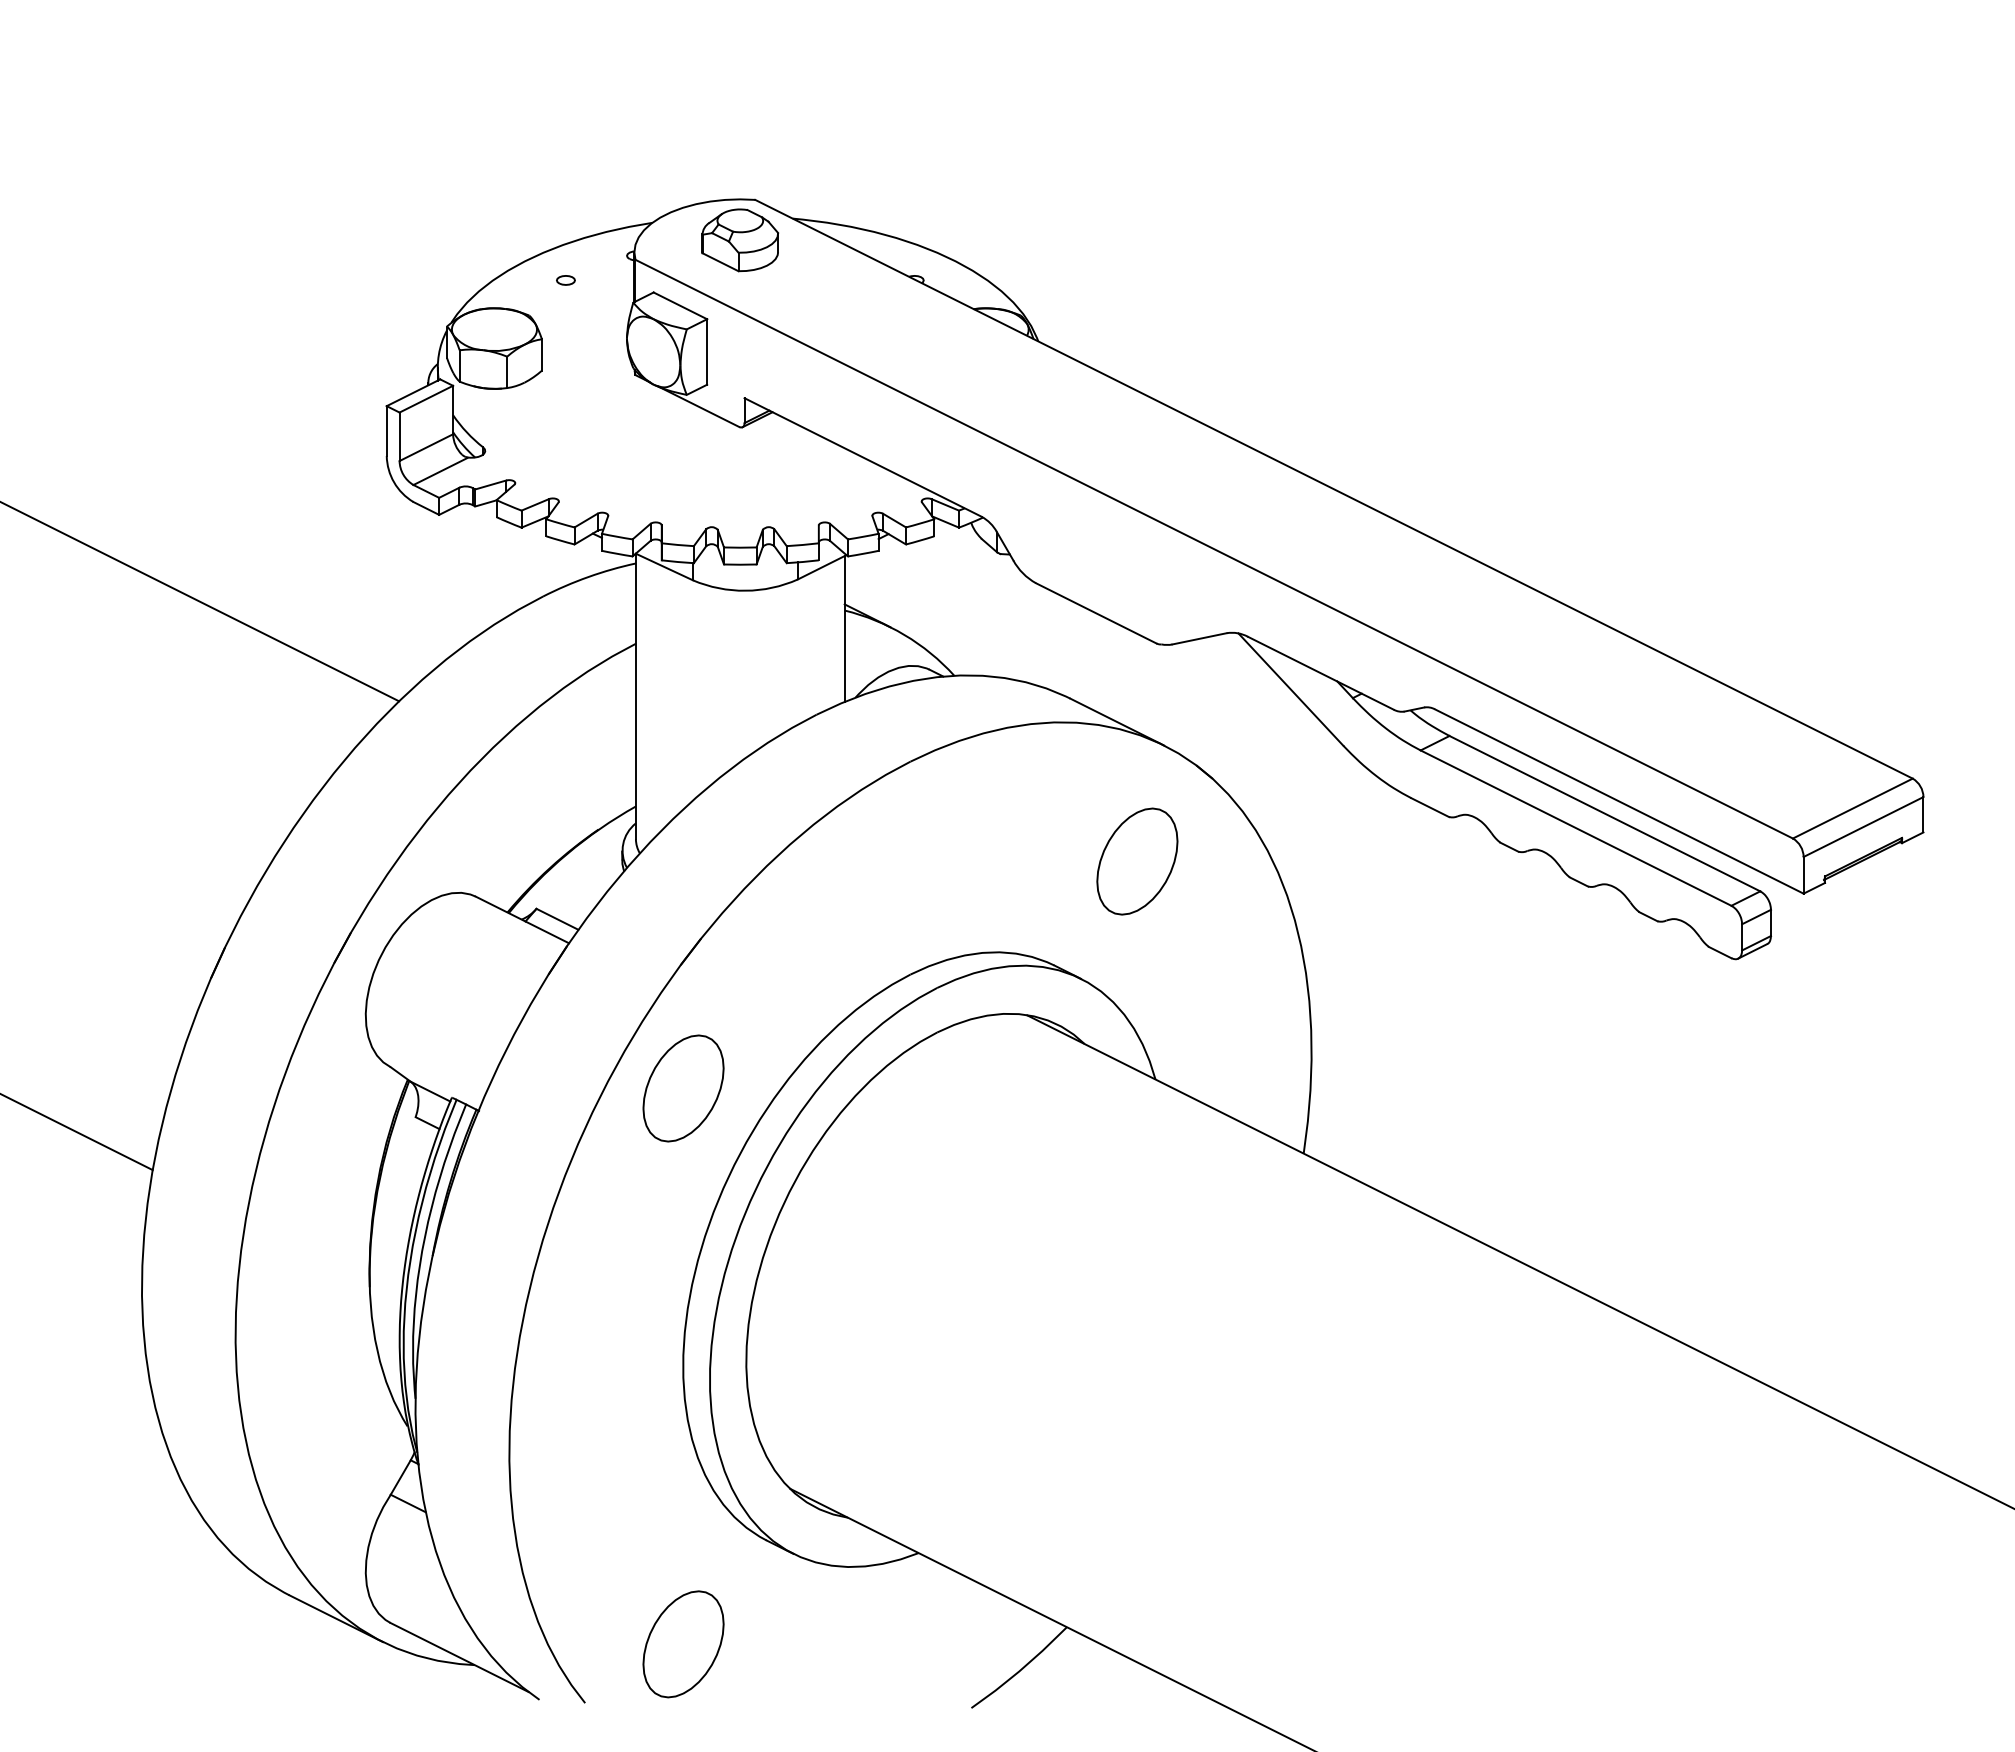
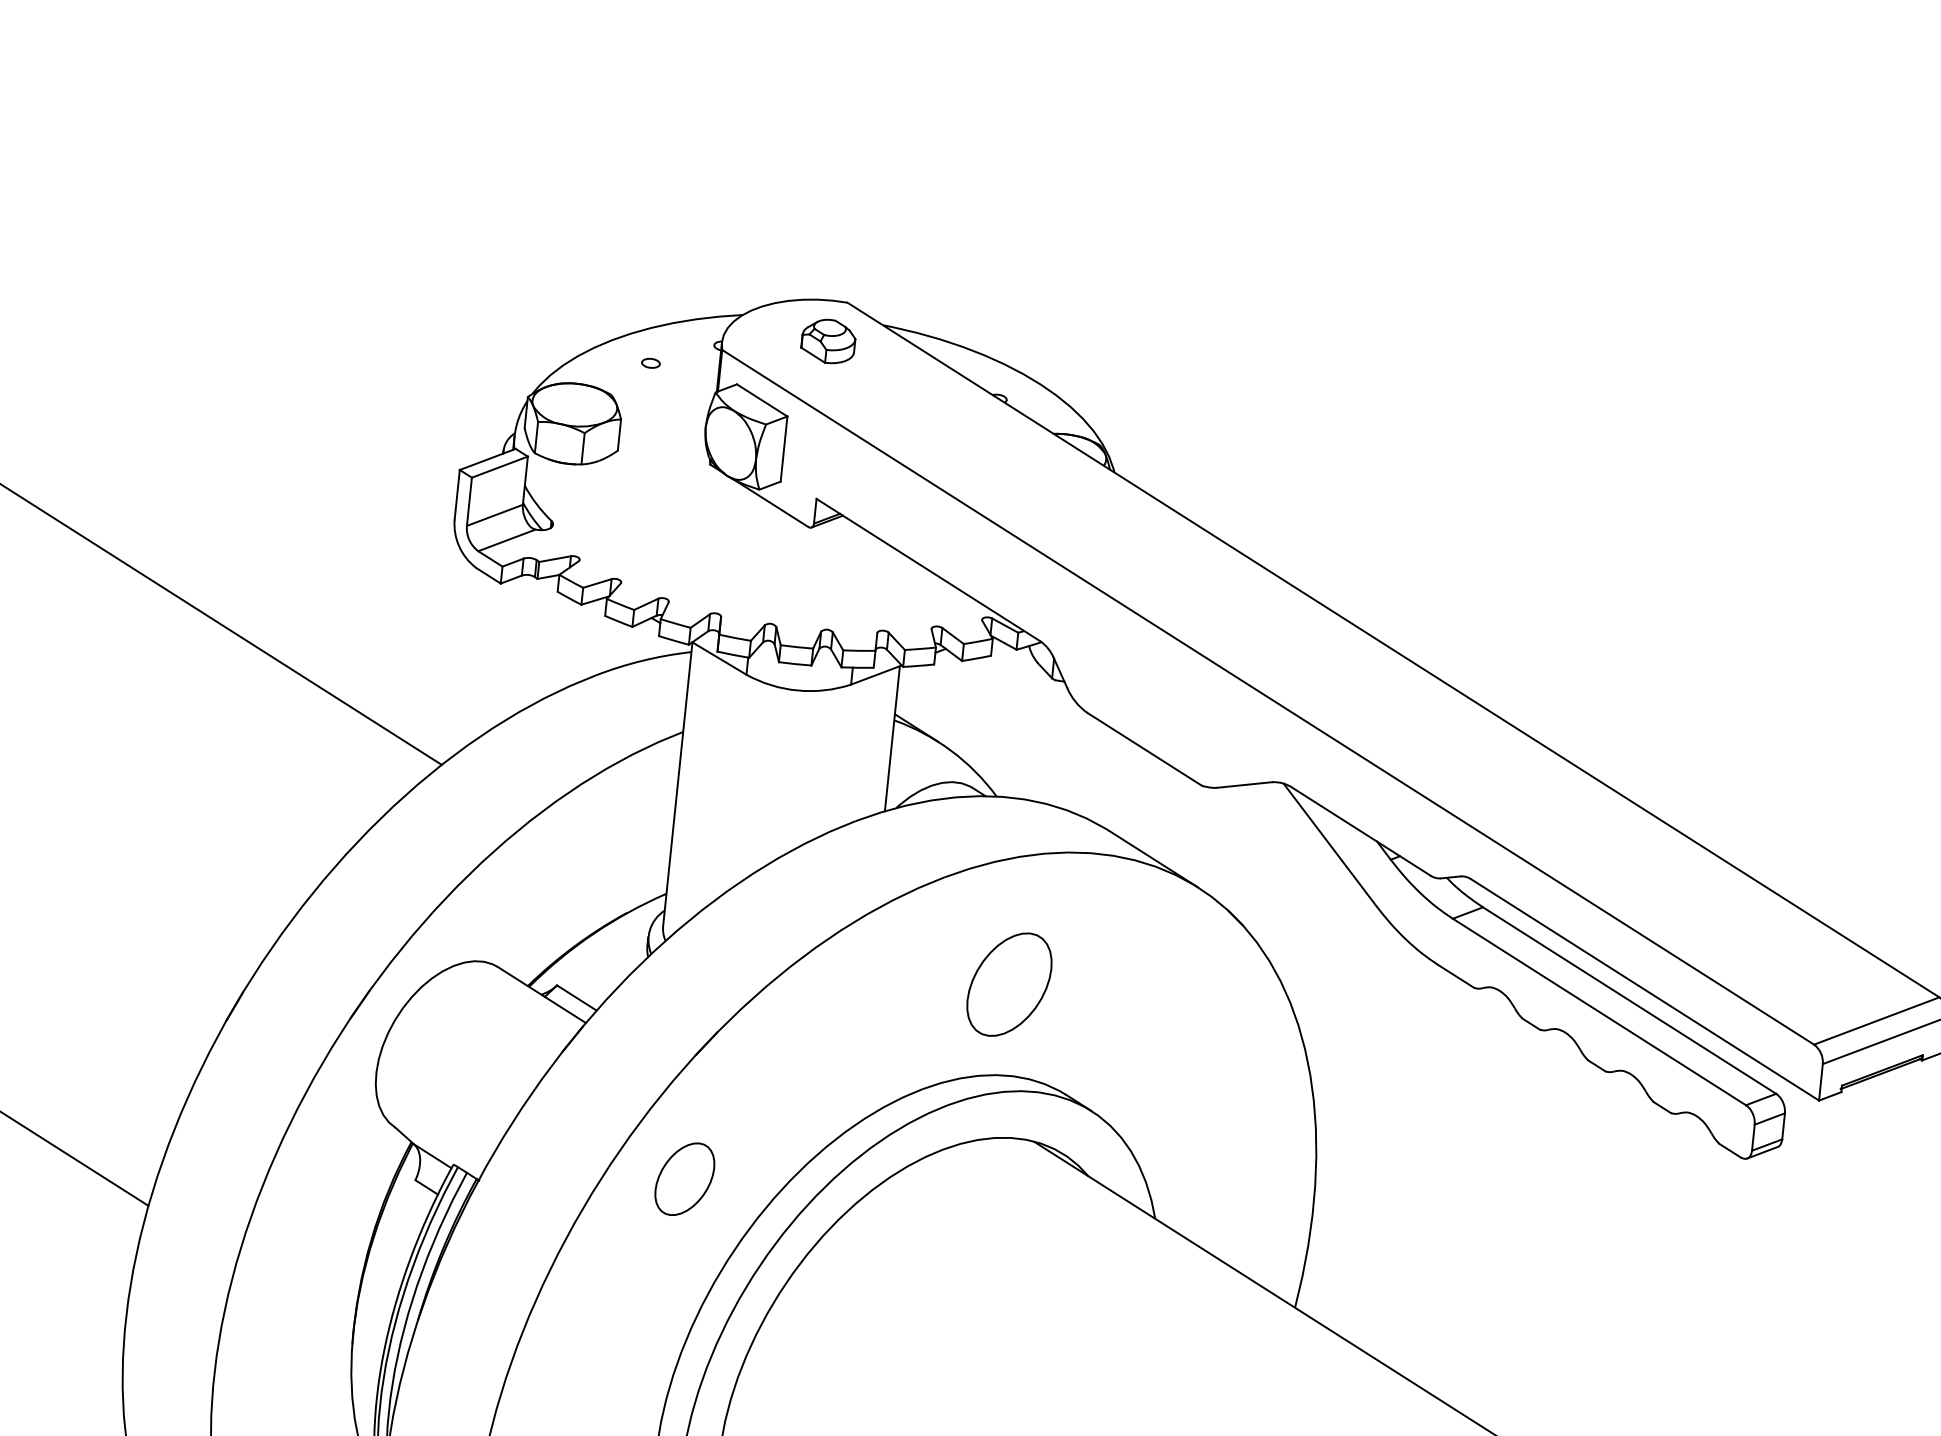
part: (740, 240) -> (828, 341), size x0.7
part: (1137, 861) -> (1009, 984), moved
part: (683, 1088) -> (684, 1179), size x0.7

